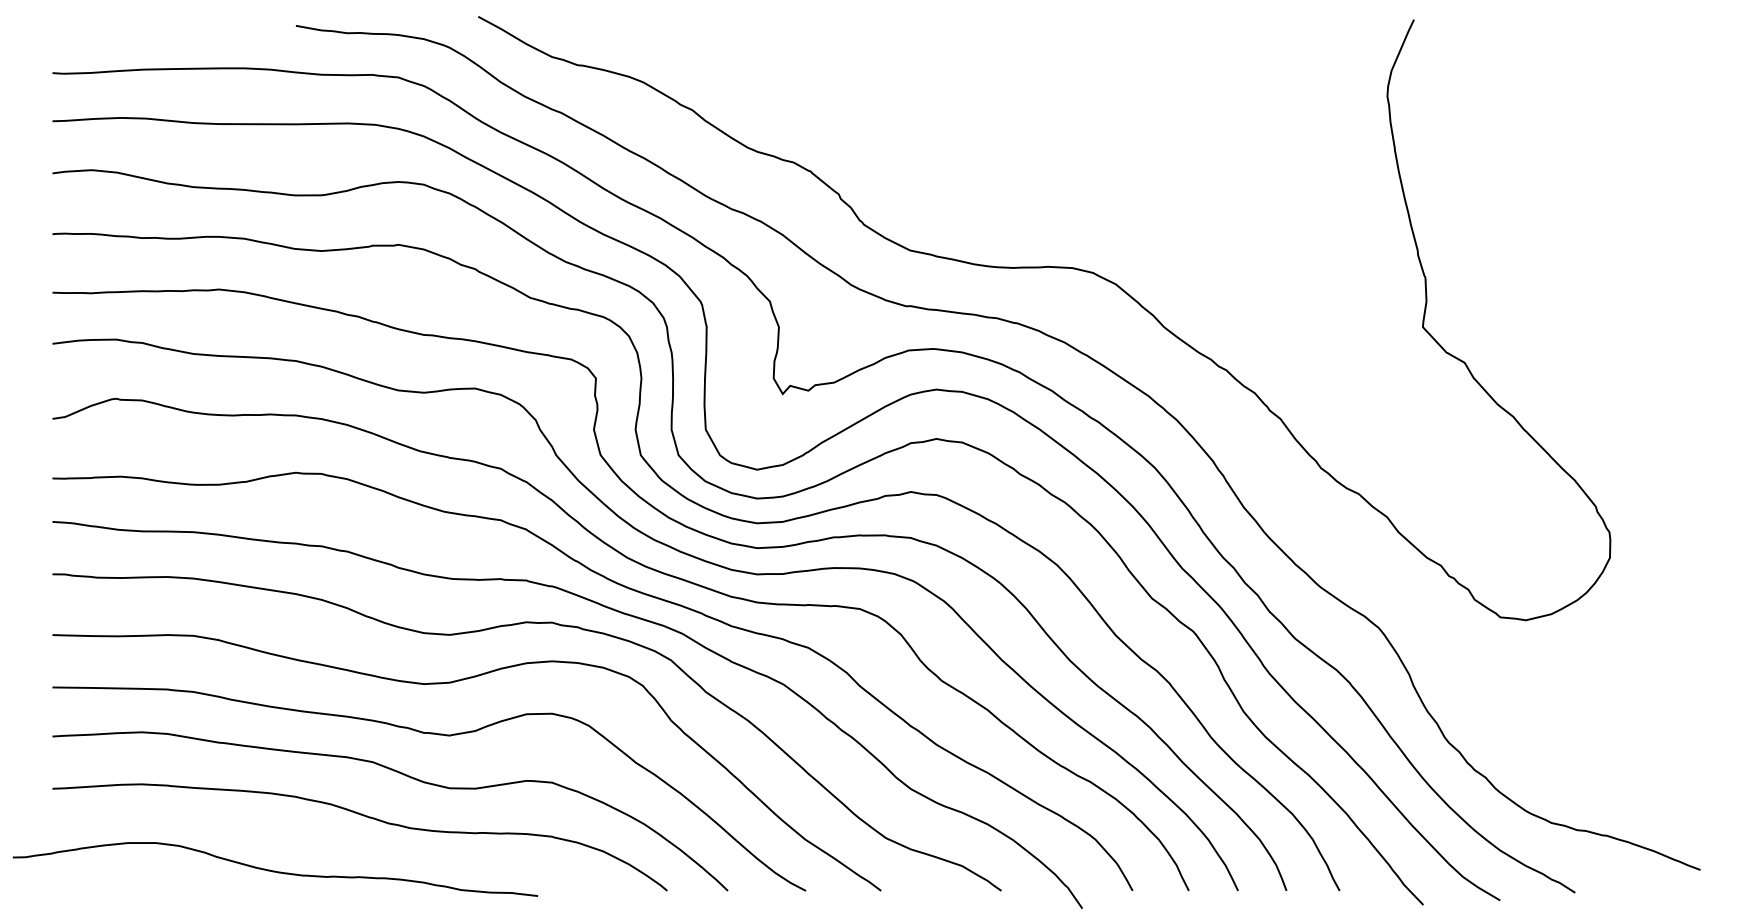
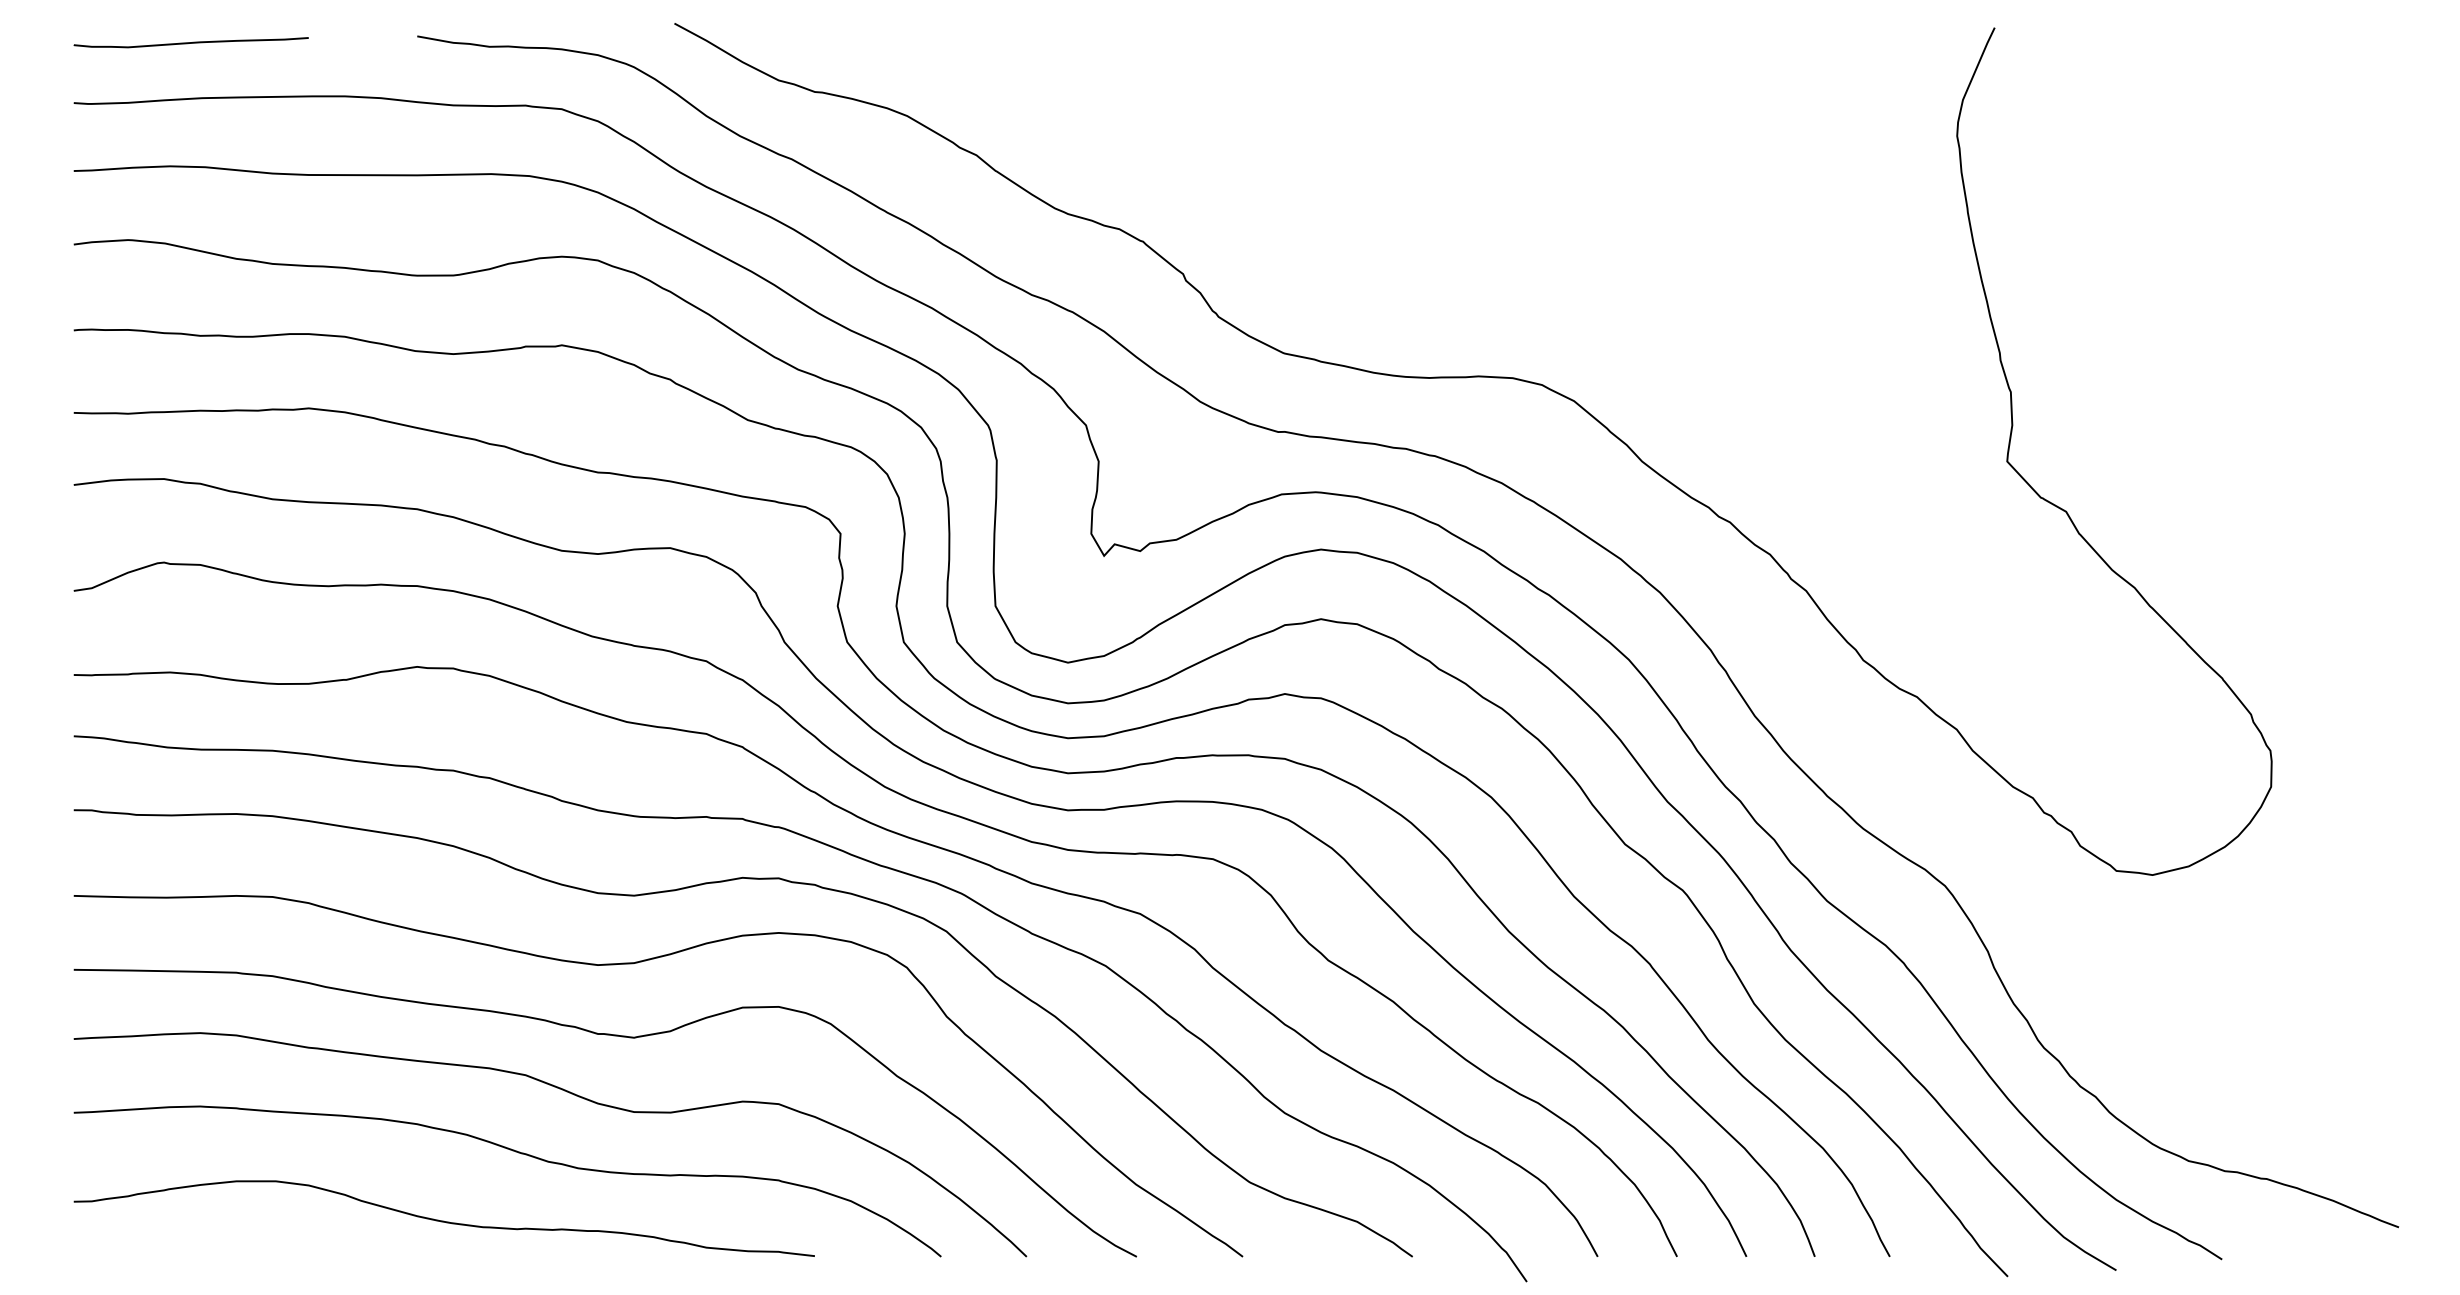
curve: (135, 30) -> (190, 42), added
curve: (274, 870) -> (443, 1220), moved

